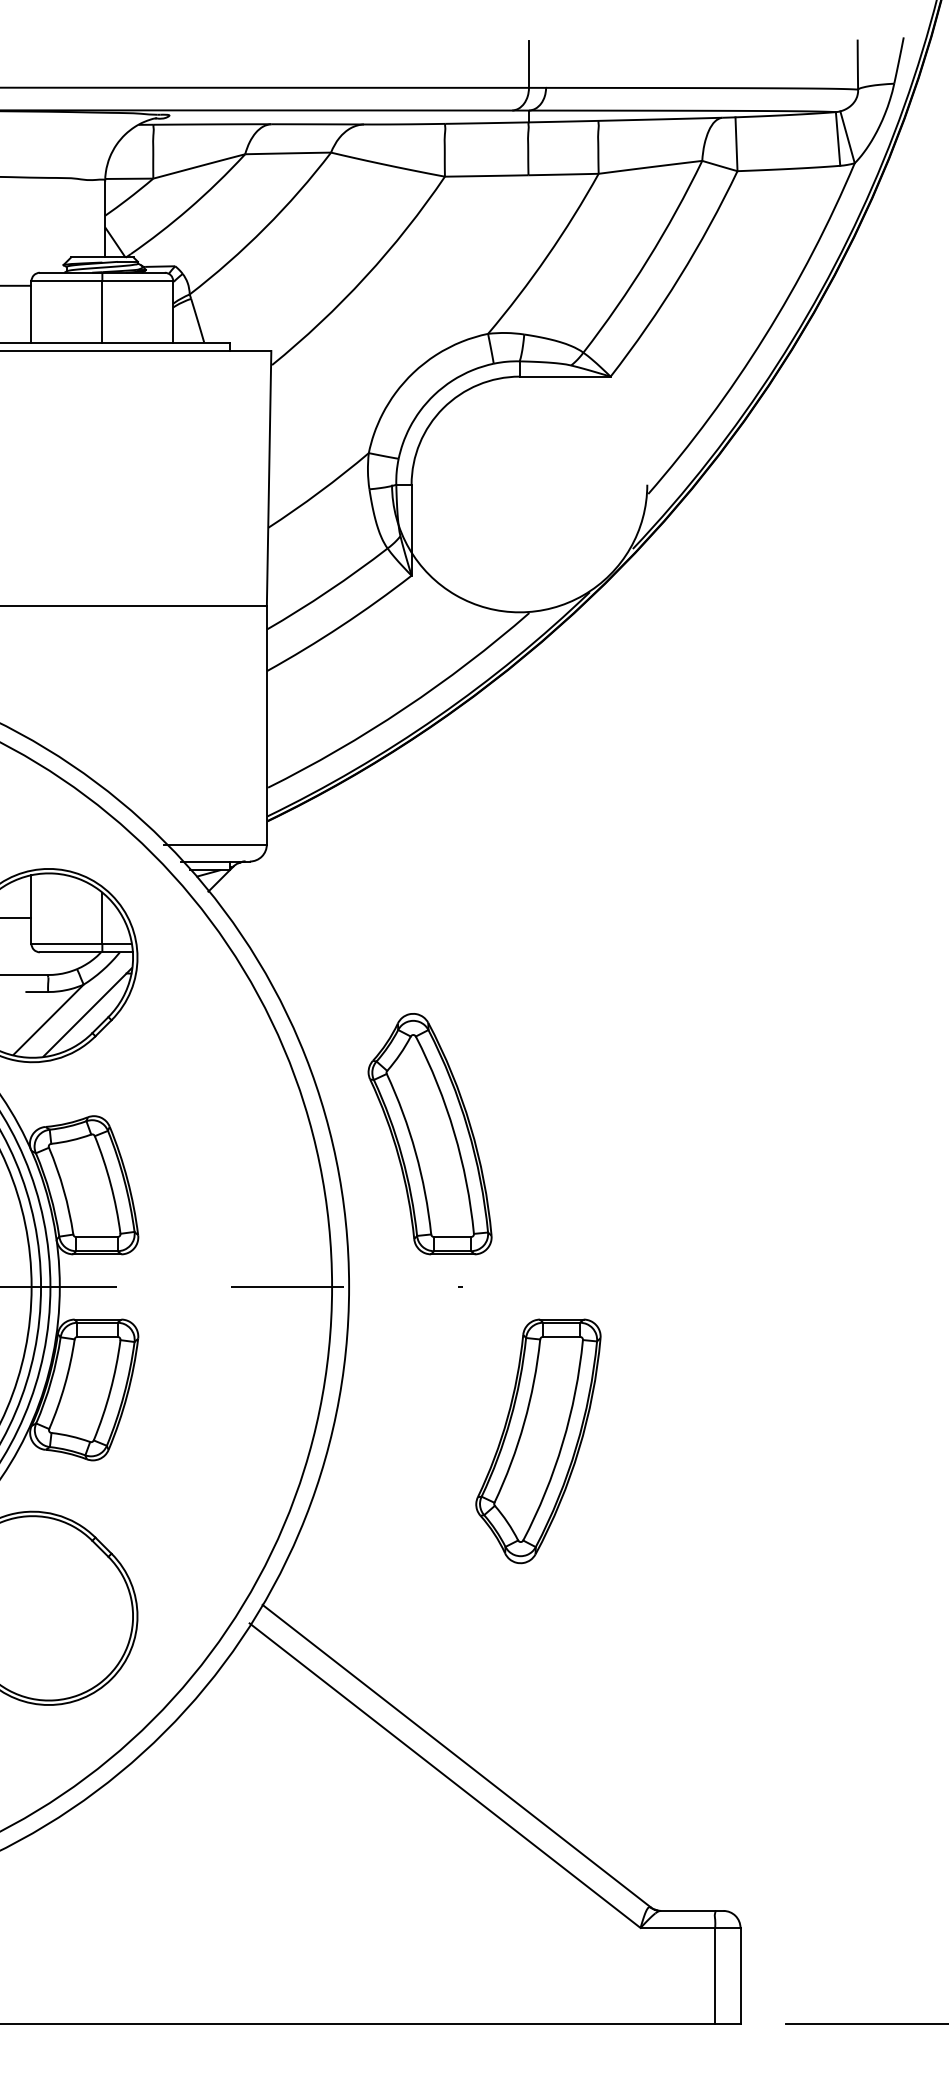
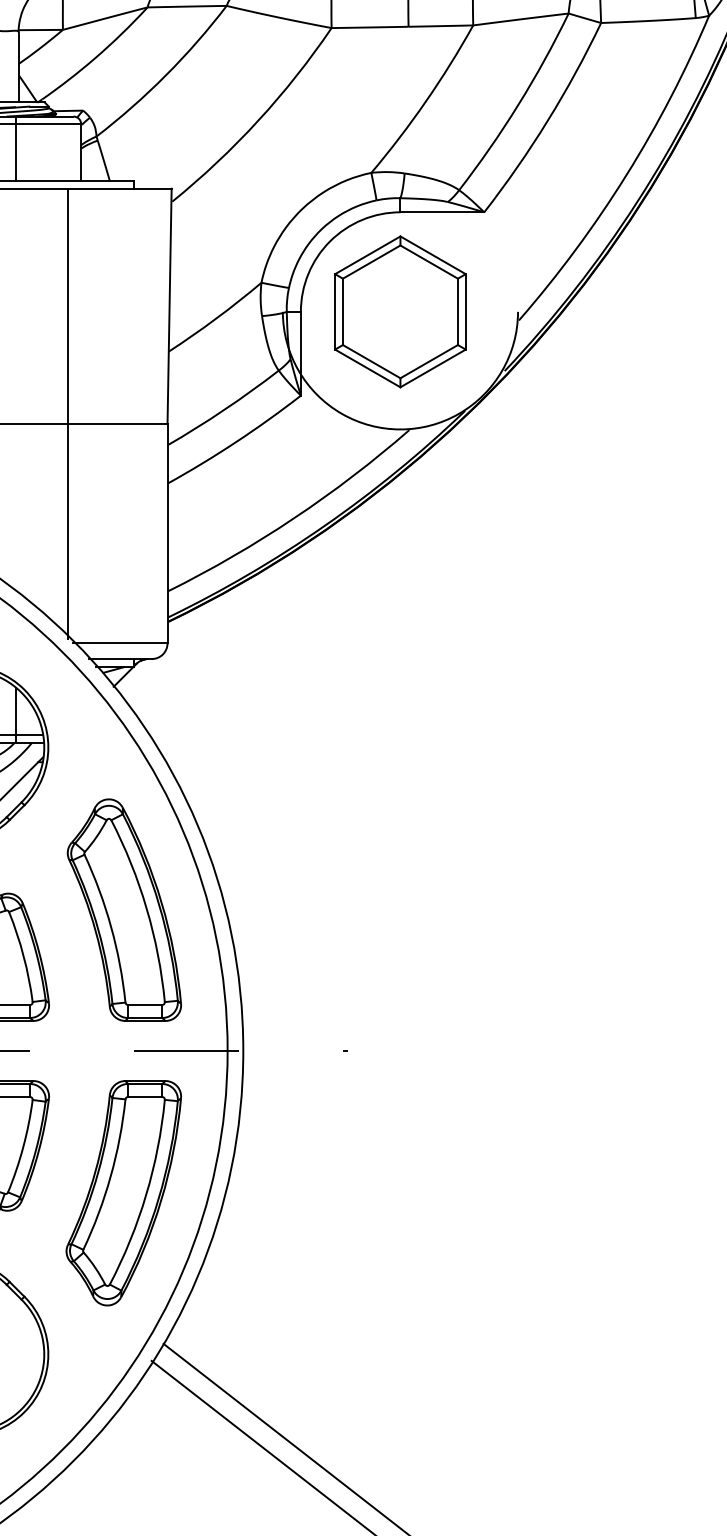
part: (519, 484) -> (400, 311), added
line: (159, 595) -> (68, 413), added
part: (429, 1134) -> (123, 910), moved
part: (538, 1441) -> (123, 1193), moved

